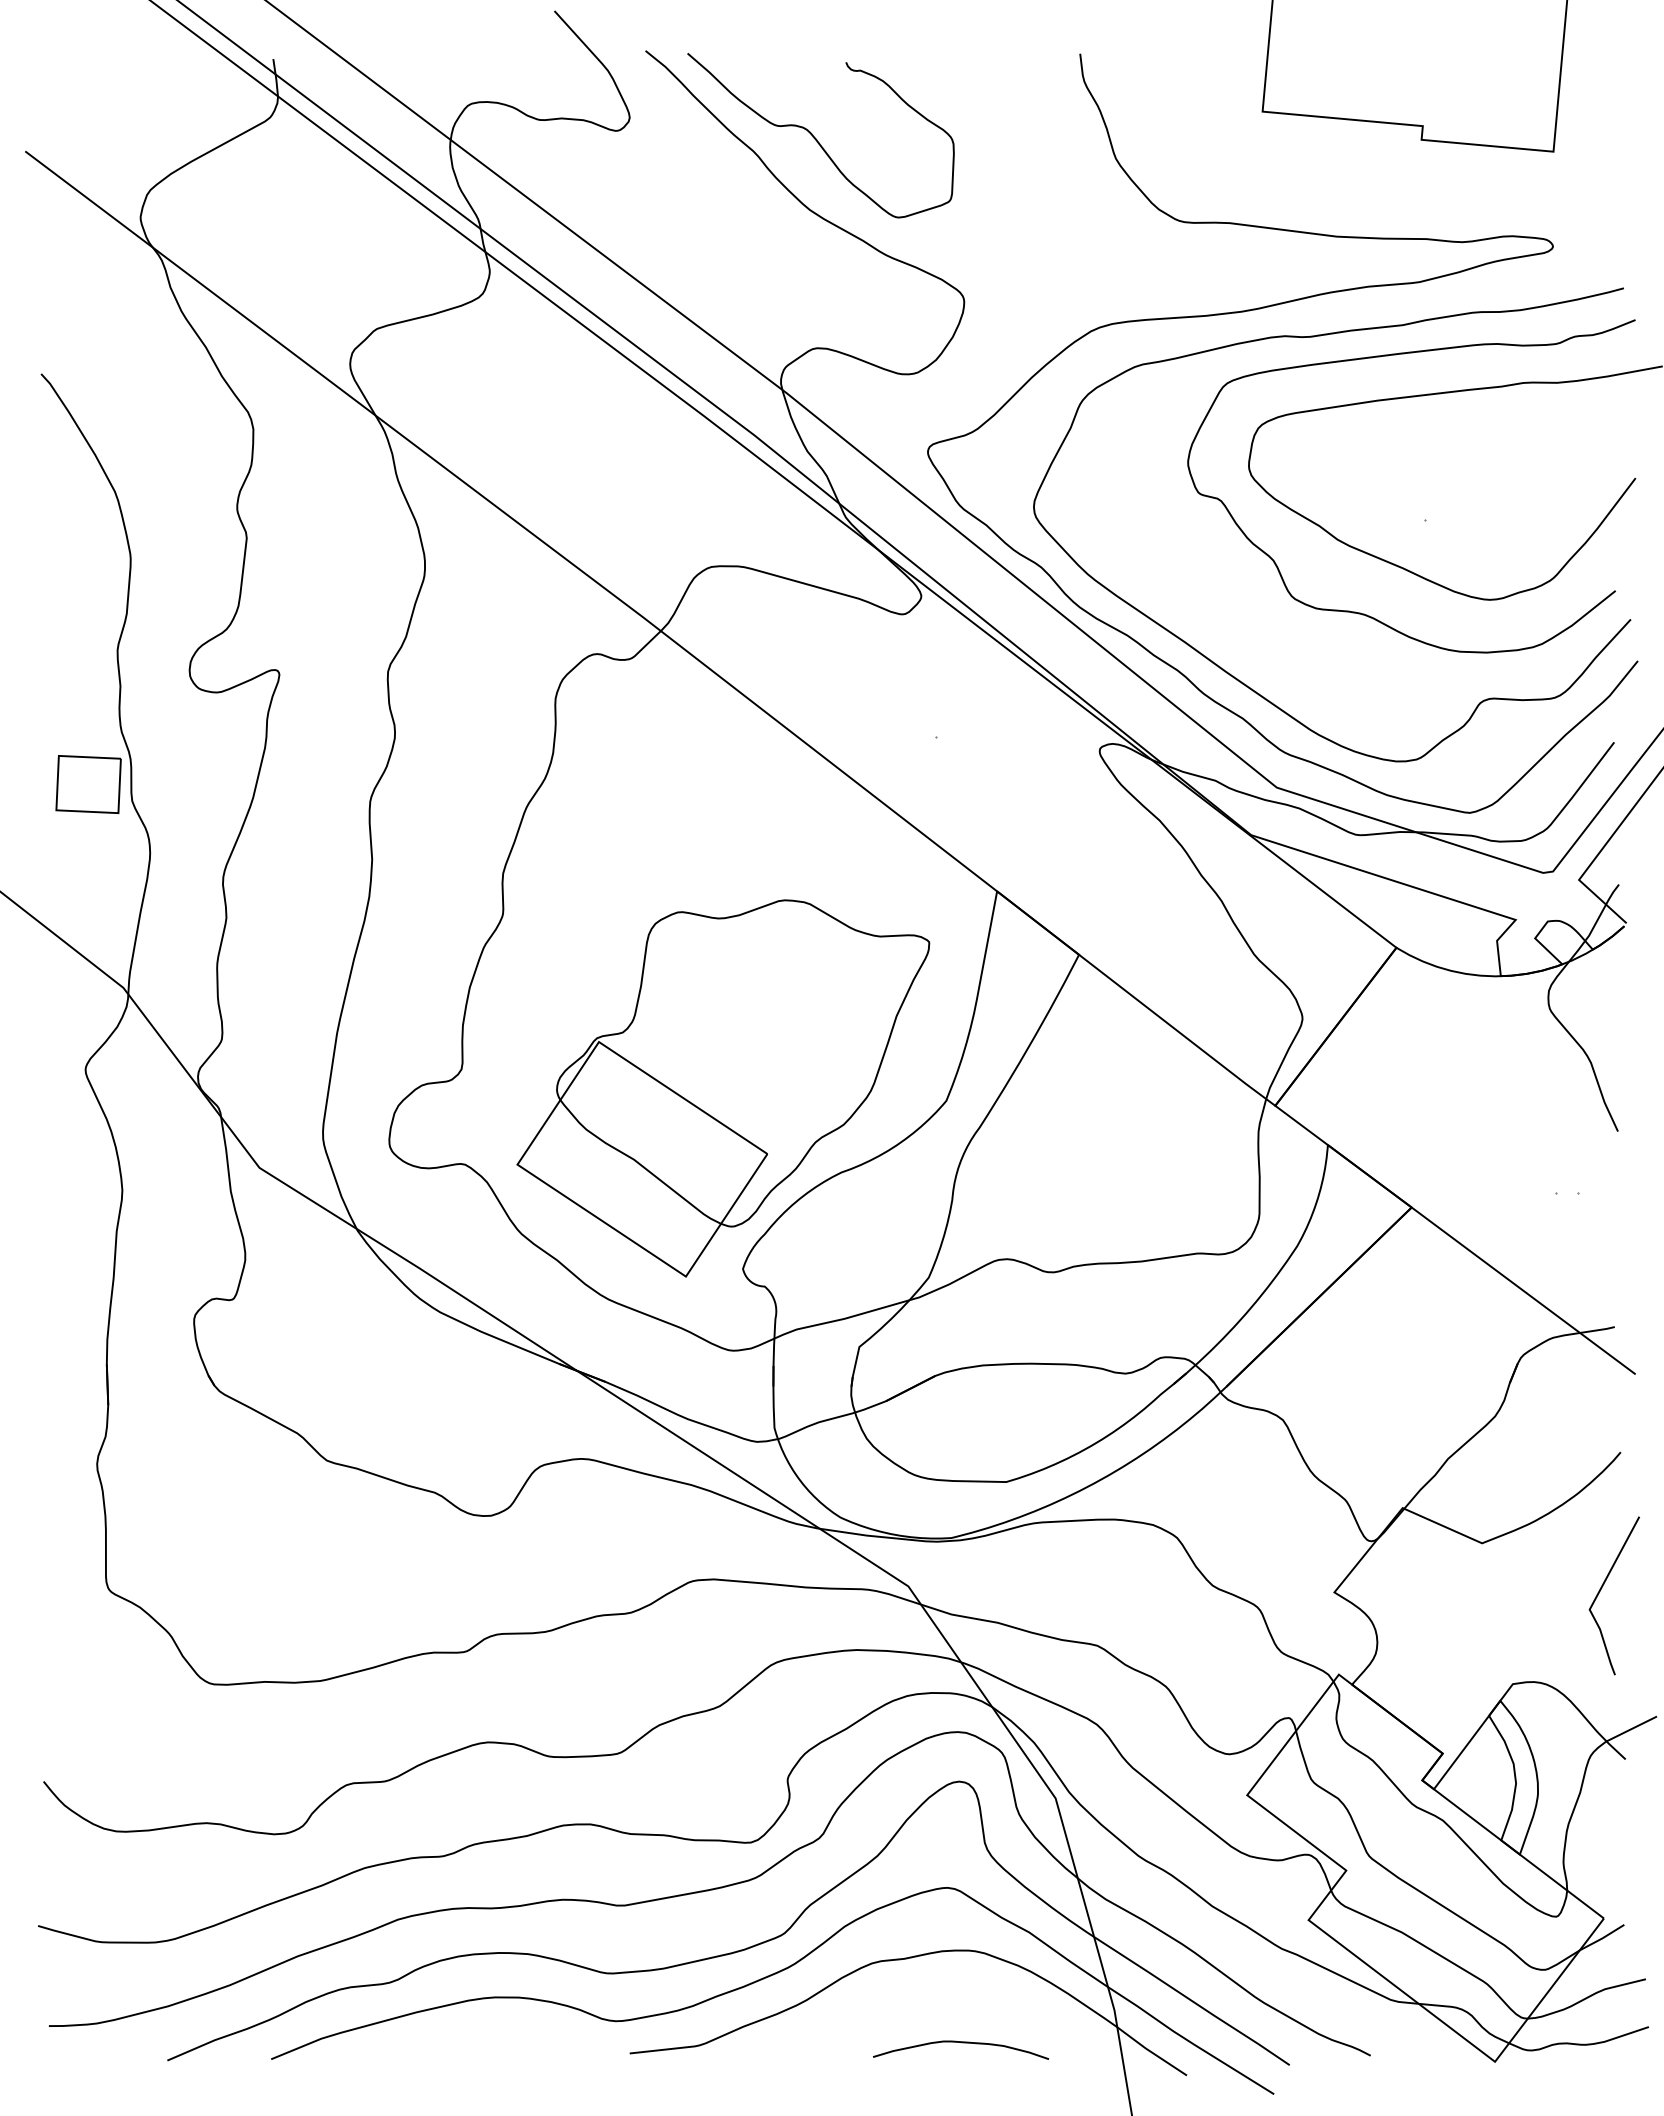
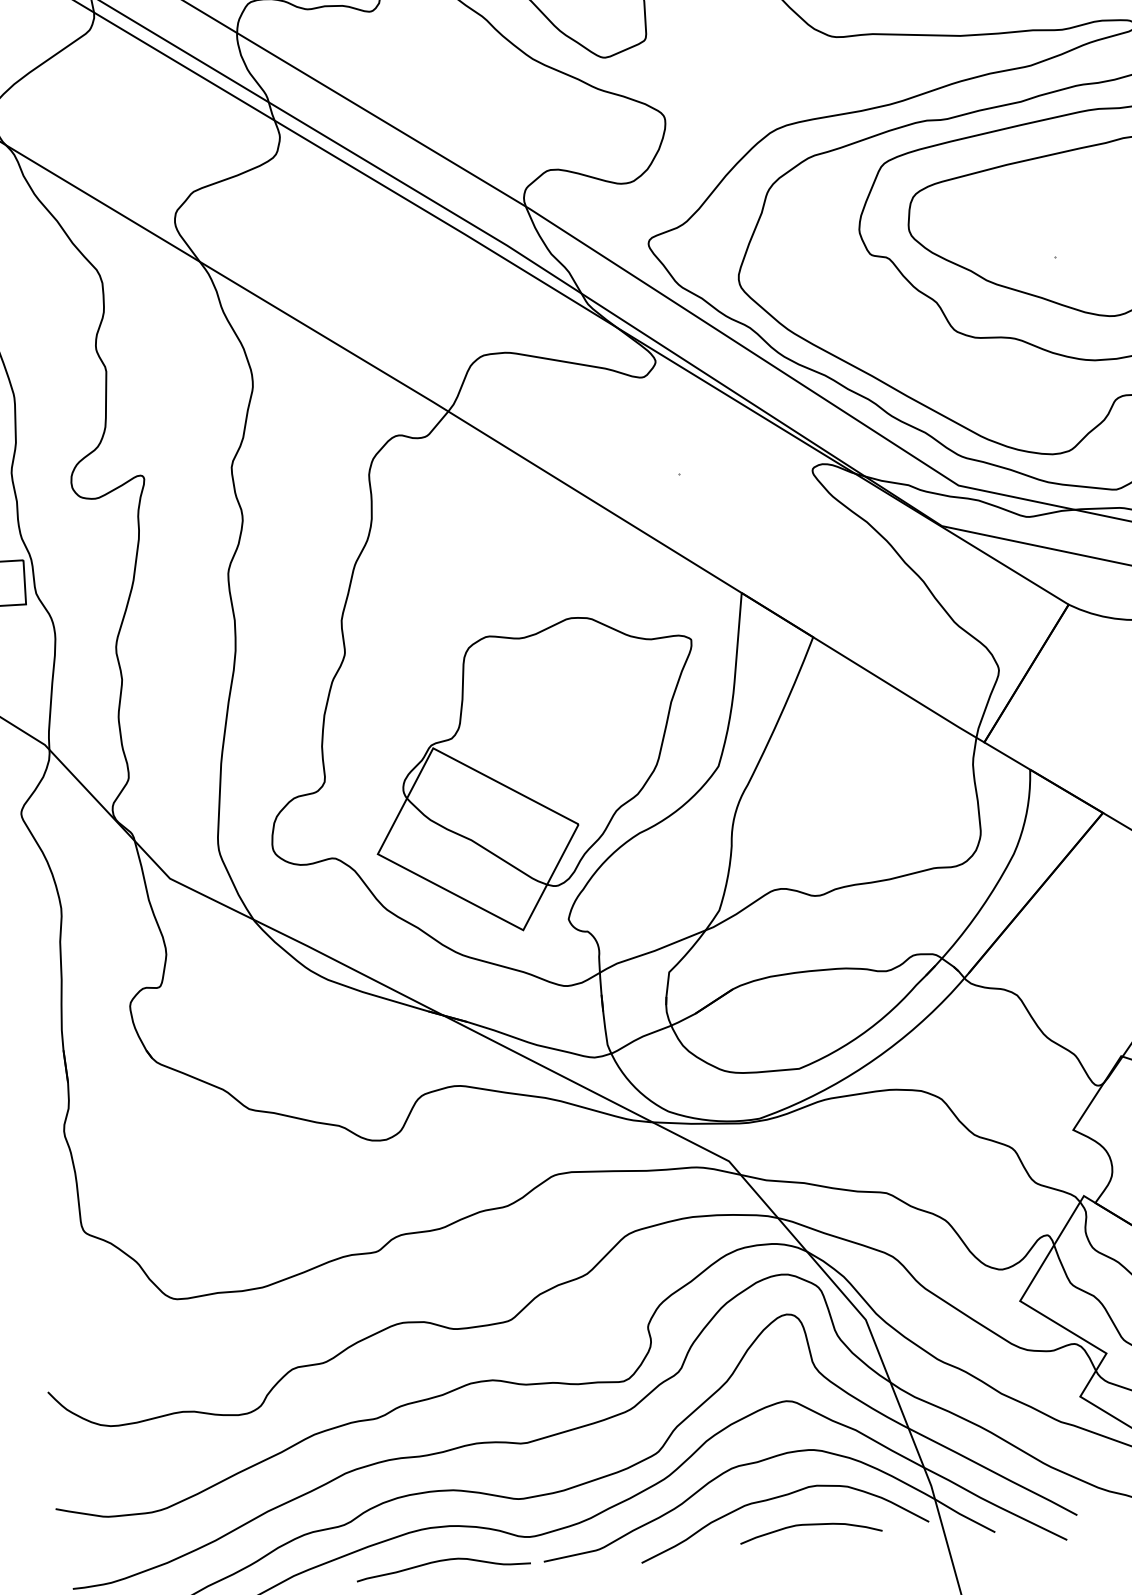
curve: (925, 2005) -> (778, 1498), added
curve: (505, 2039) -> (442, 1561), added

